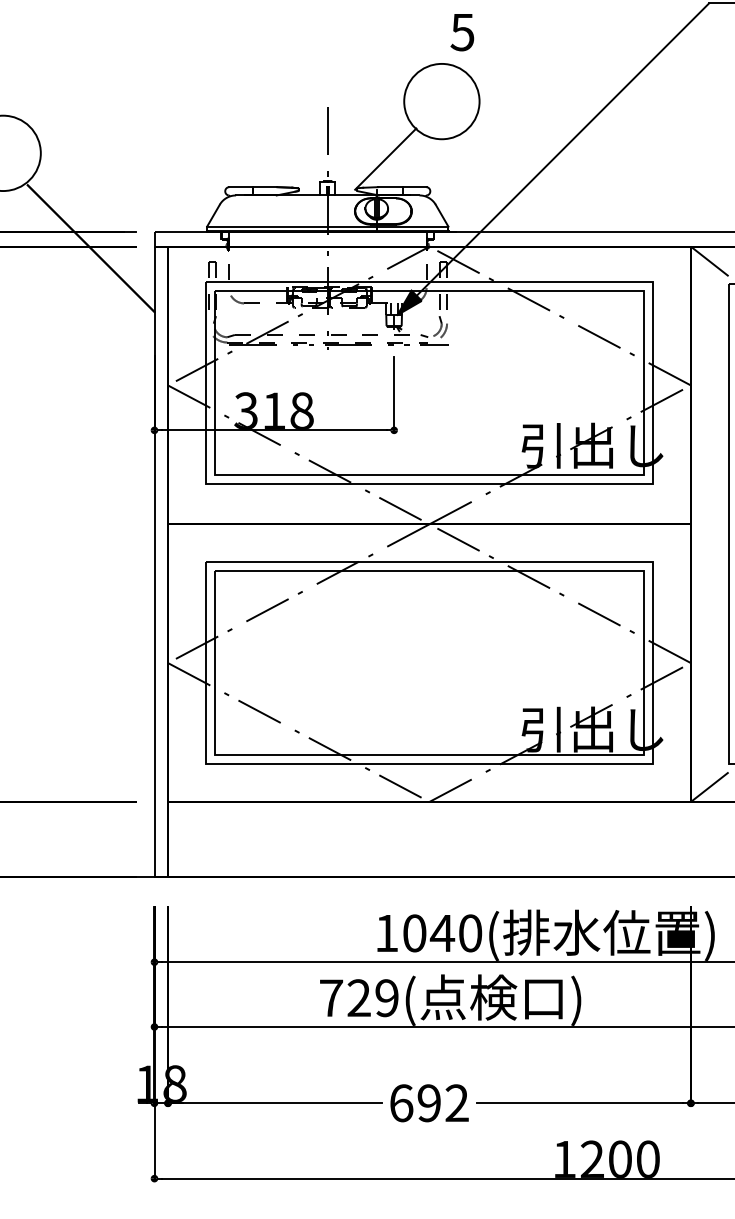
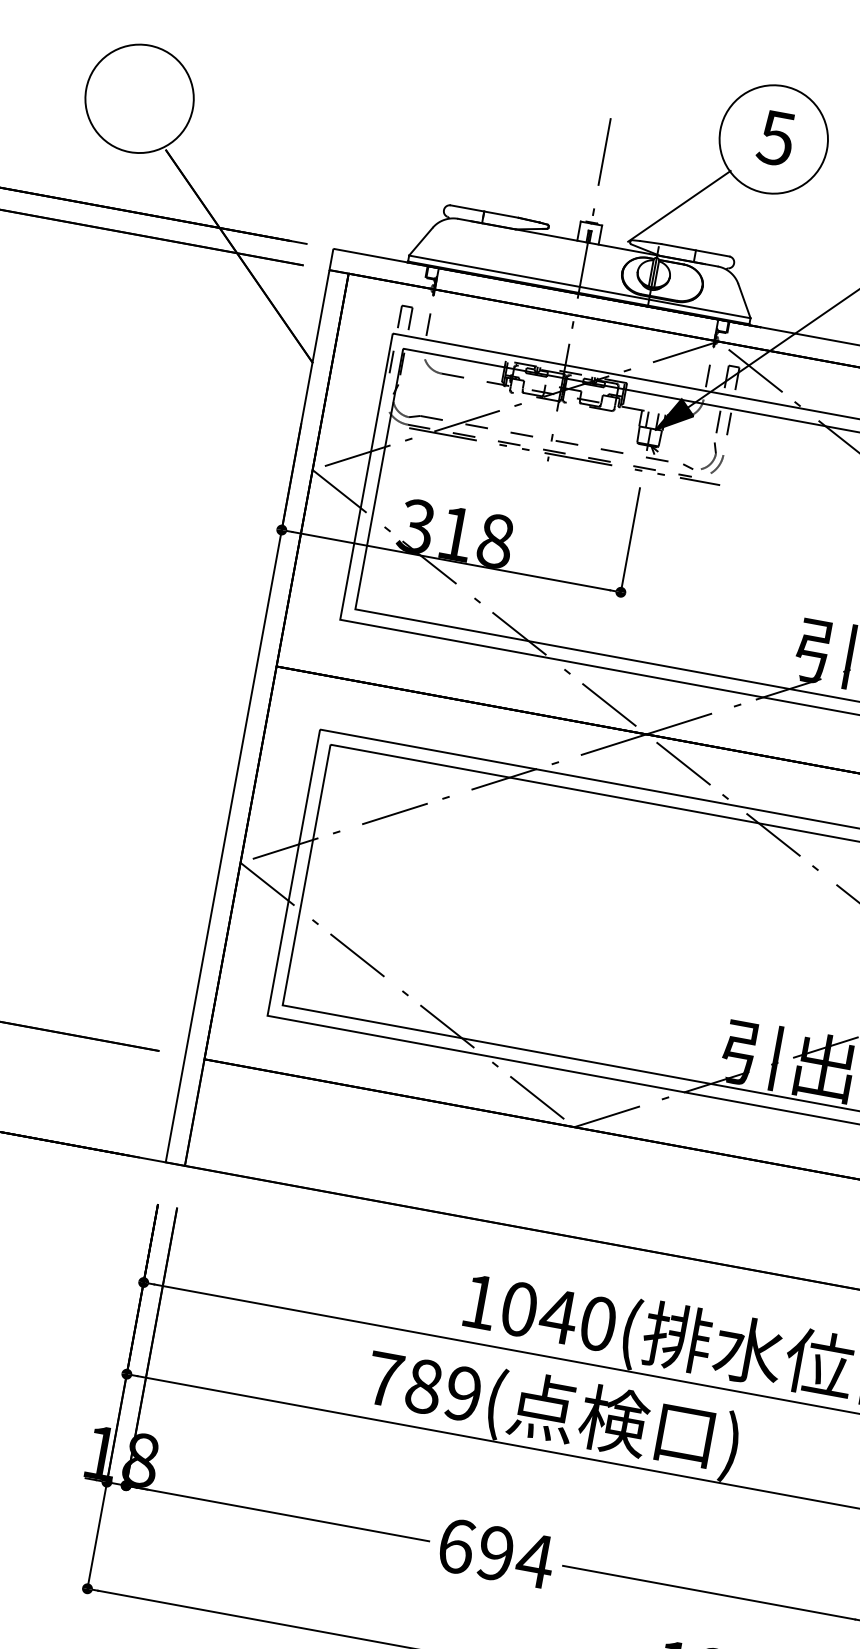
text: (462, 32) -> (776, 138), moved
text: (358, 998) -> (422, 1386), 729( -> 789(
text: (456, 1102) -> (534, 1559), 692 -> 694

